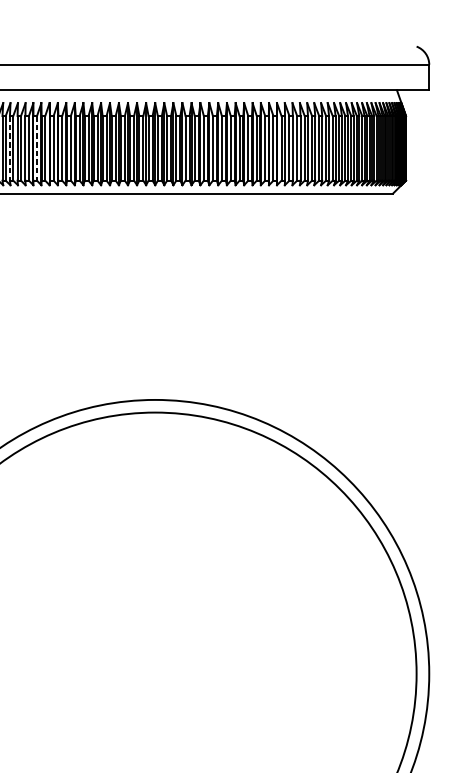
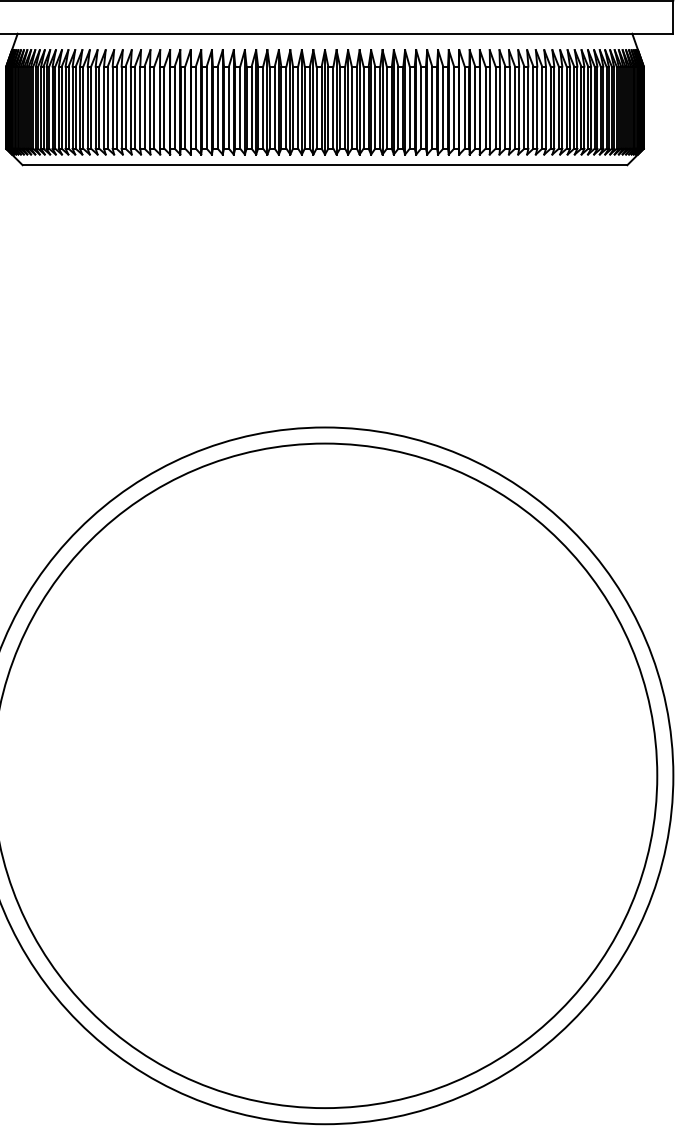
line: (10, 149) -> (140, 108), dashed -> solid
line: (36, 149) -> (174, 108), dashed -> solid

